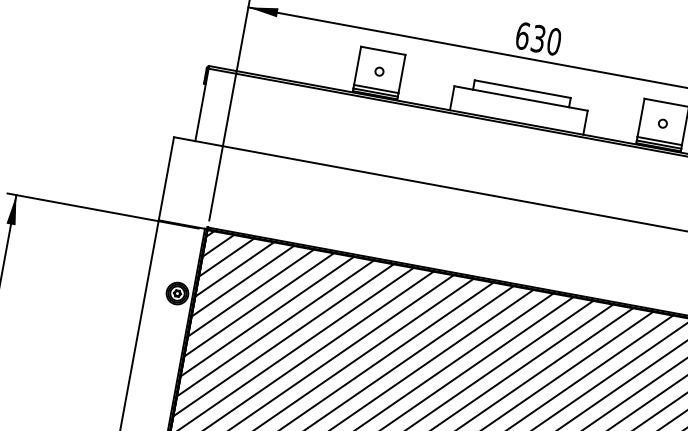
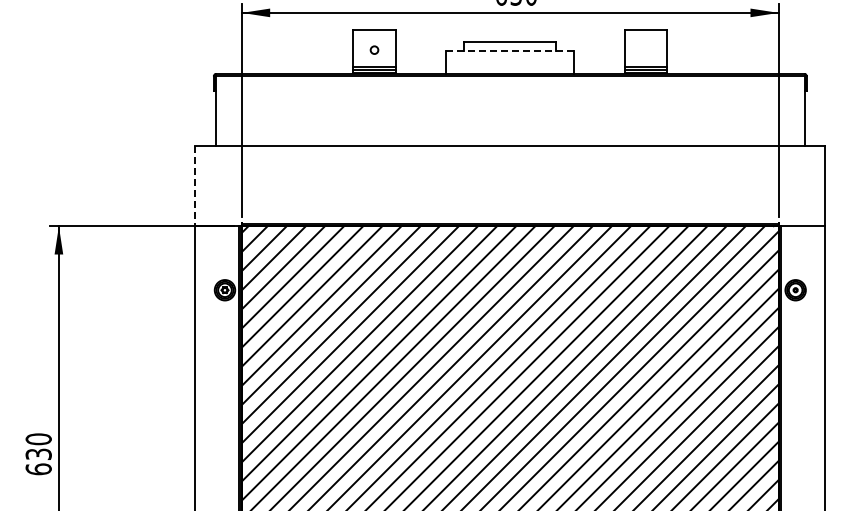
line: (521, 98) -> (510, 50), solid -> dashed
circle: (662, 122) -> (645, 49), removed
line: (166, 178) -> (195, 185), solid -> dashed

